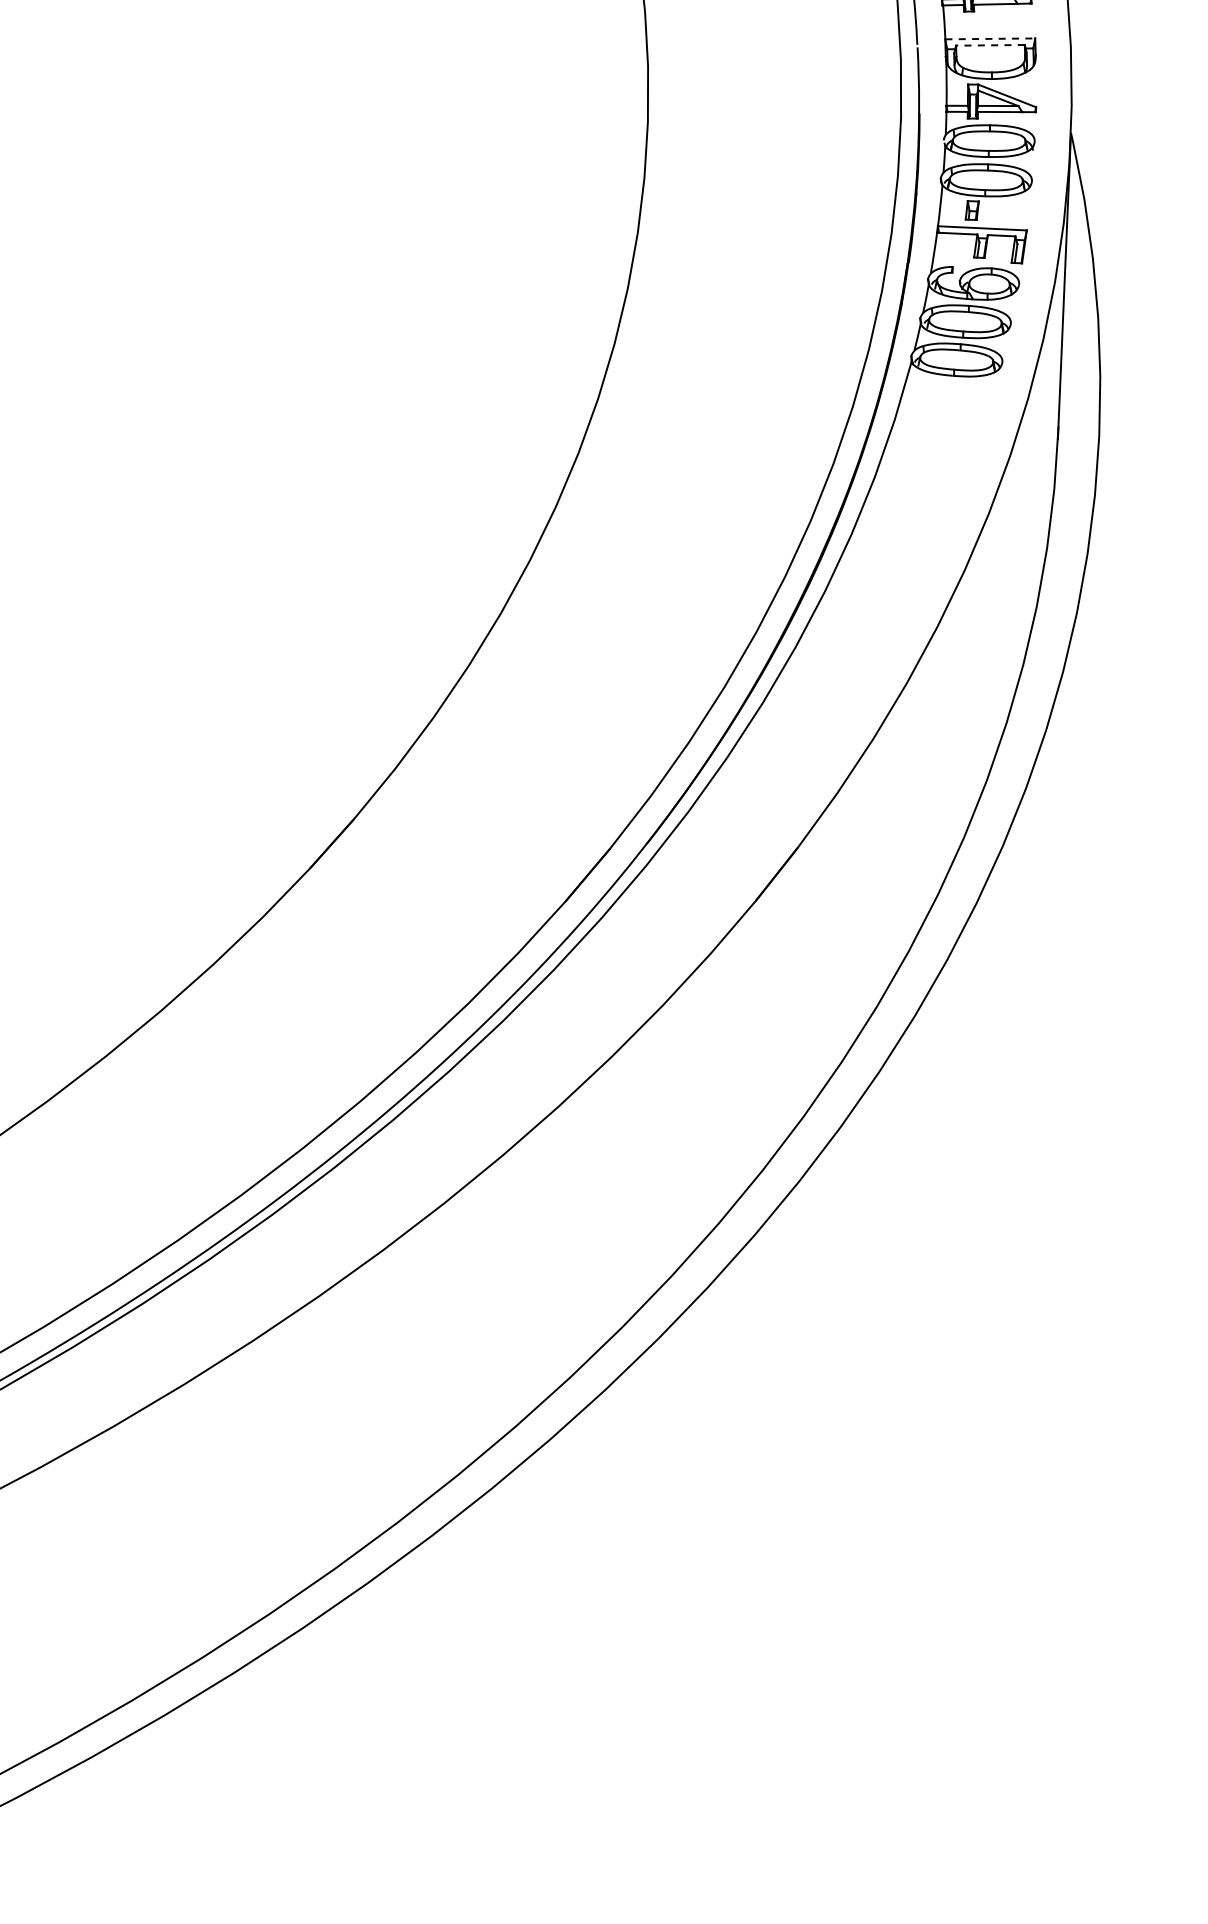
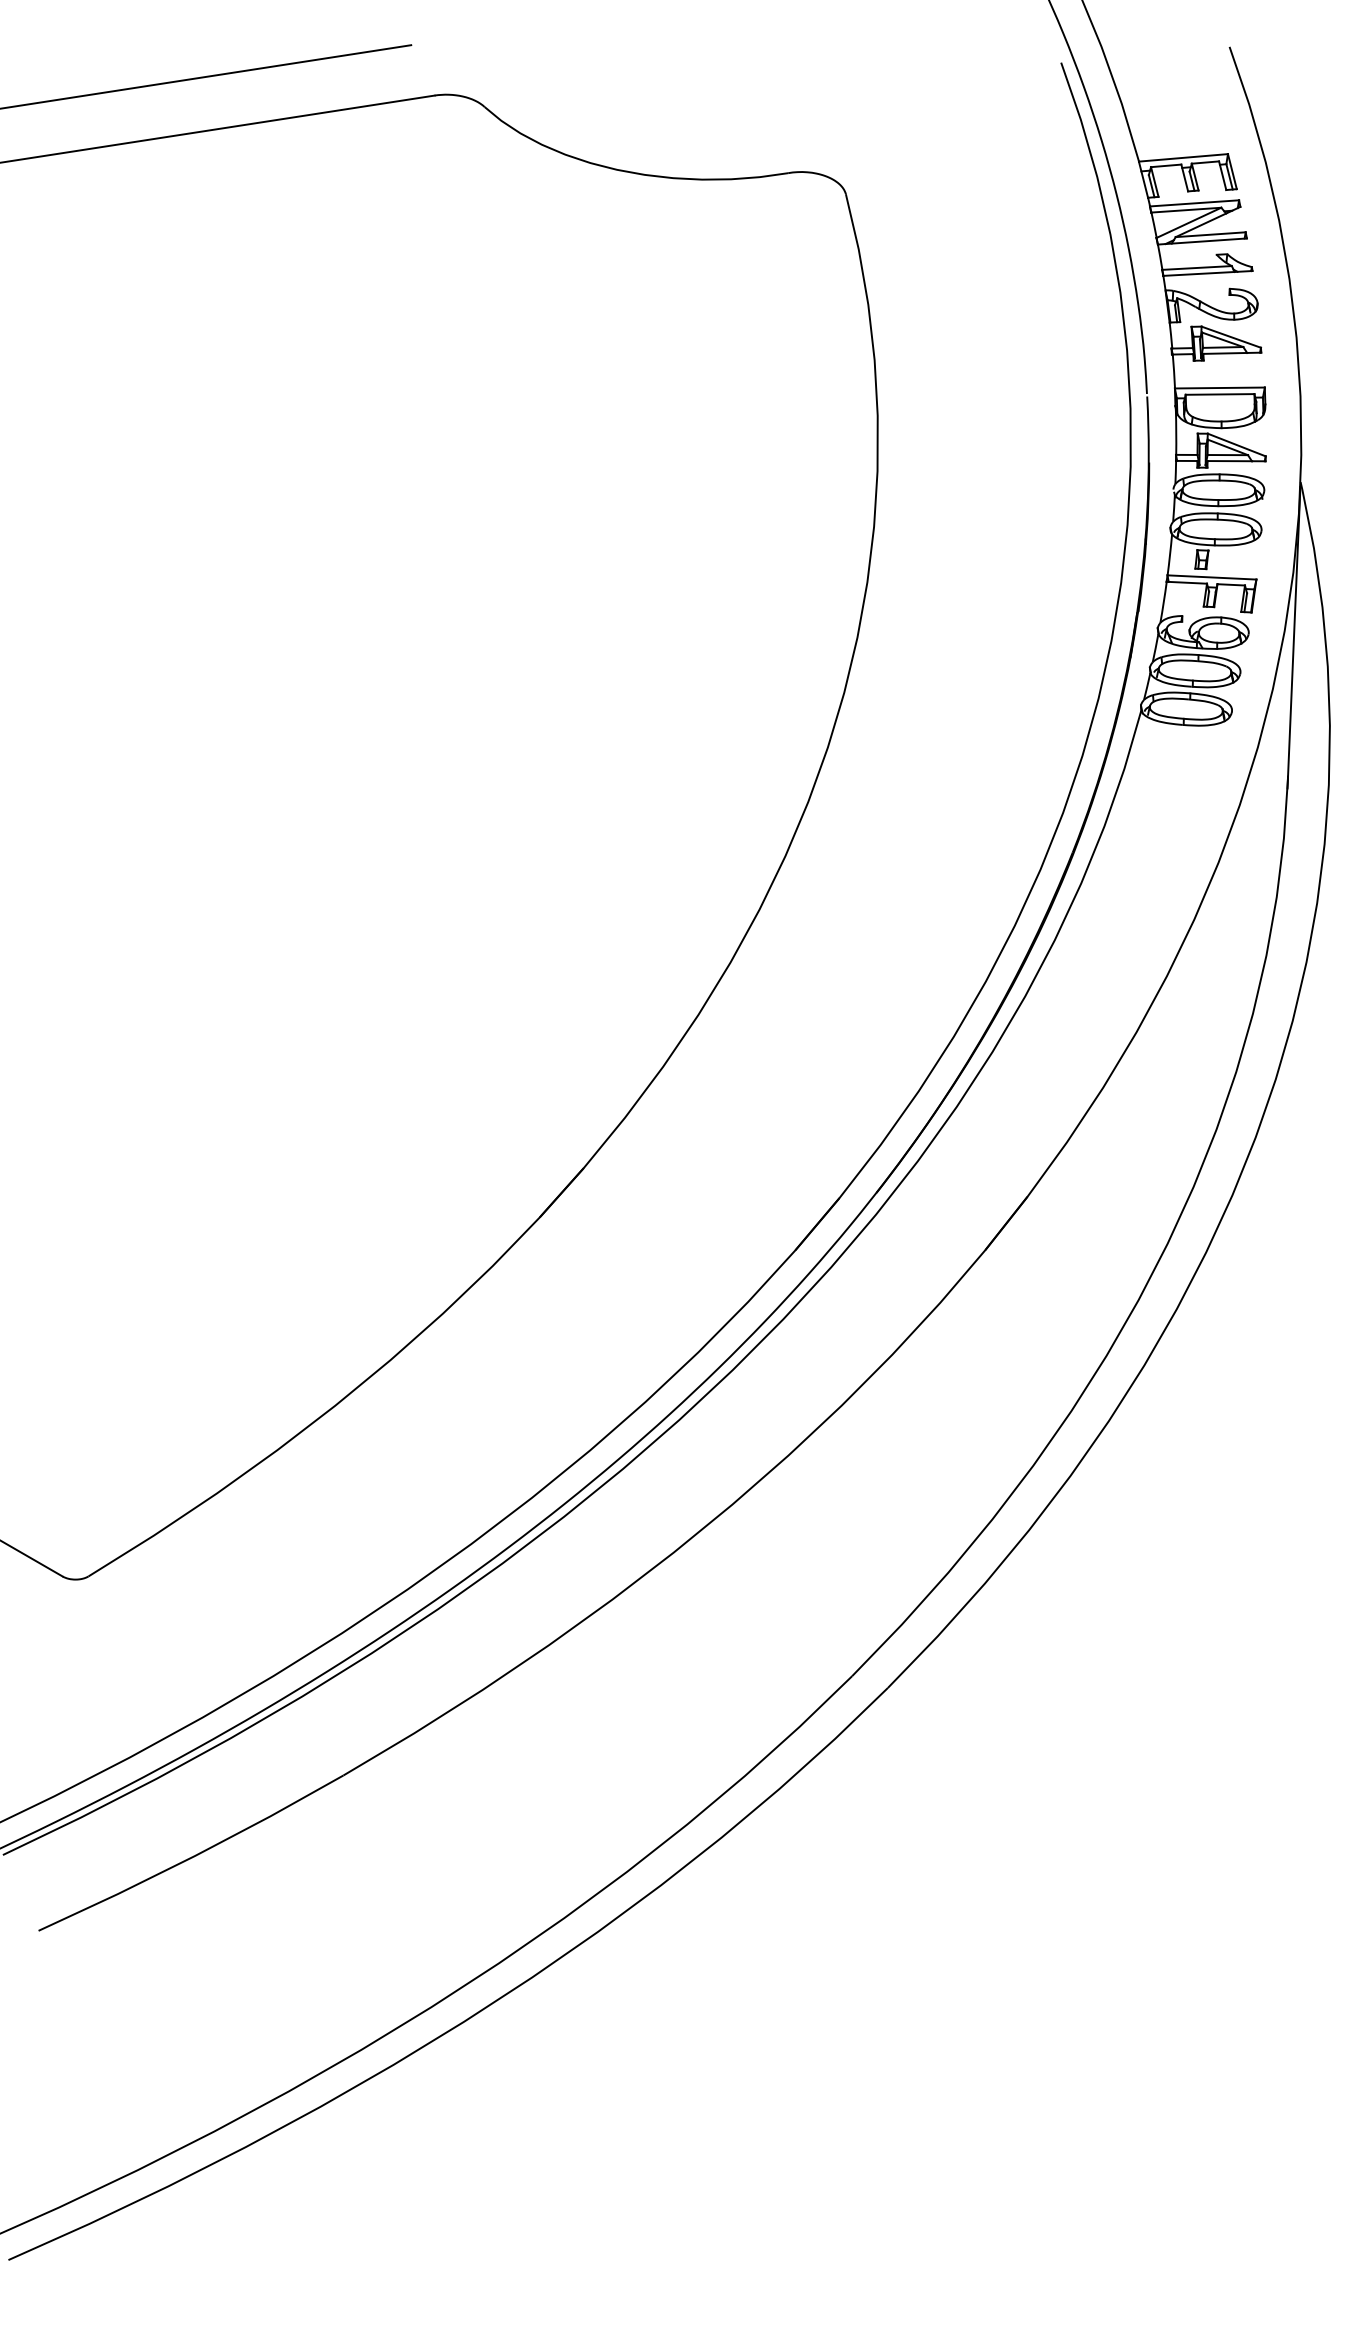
line: (989, 39) -> (1219, 388), dashed -> solid
line: (989, 45) -> (1219, 394), dashed -> solid

